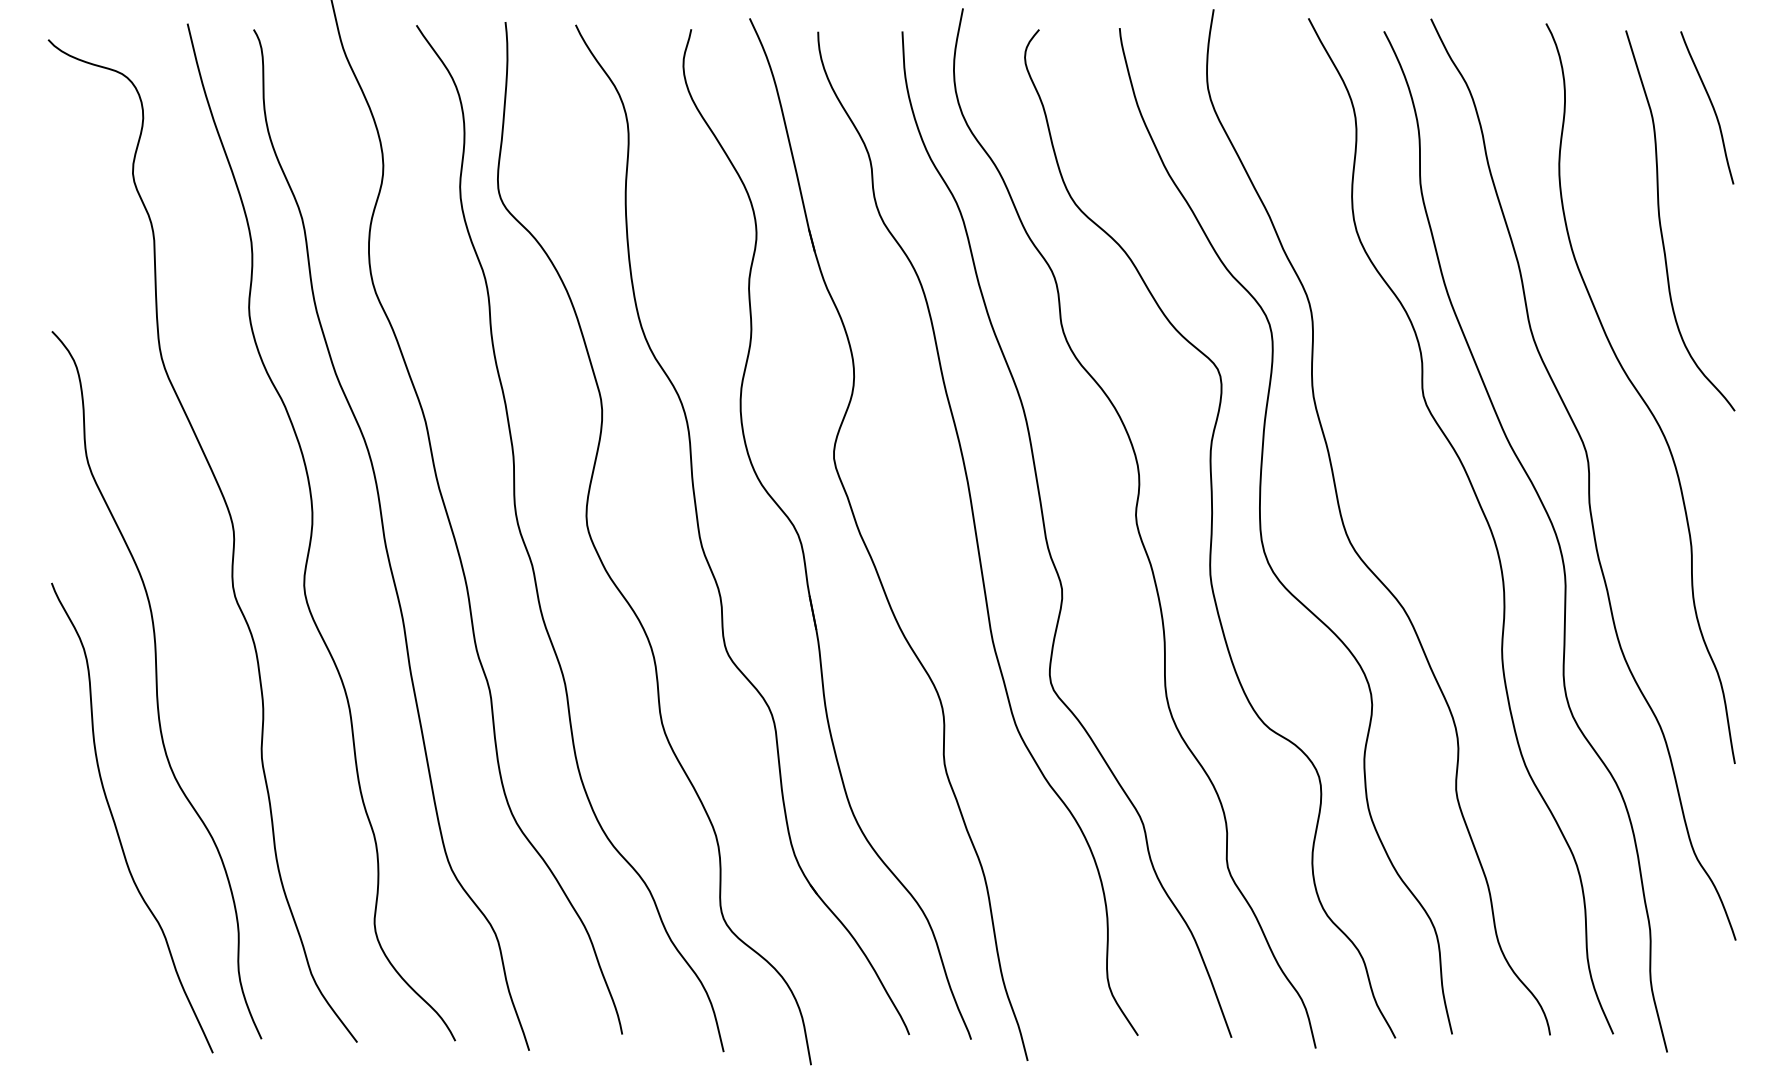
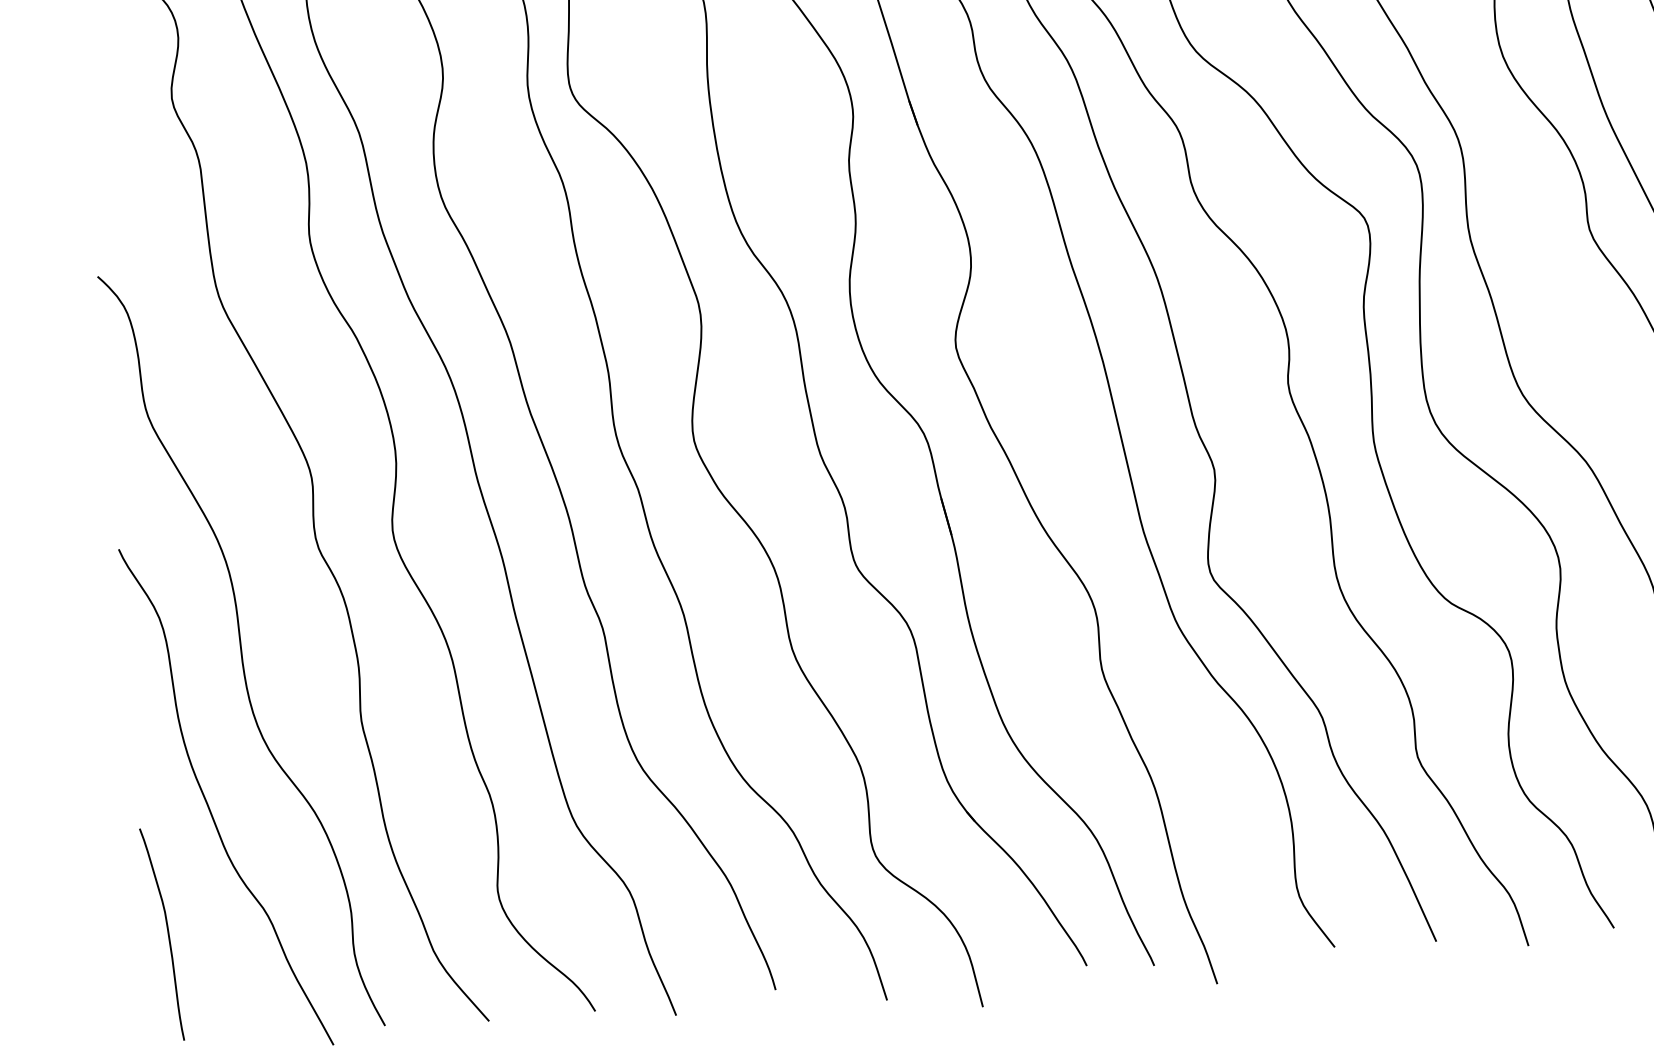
curve: (68, 939) -> (167, 934), added

